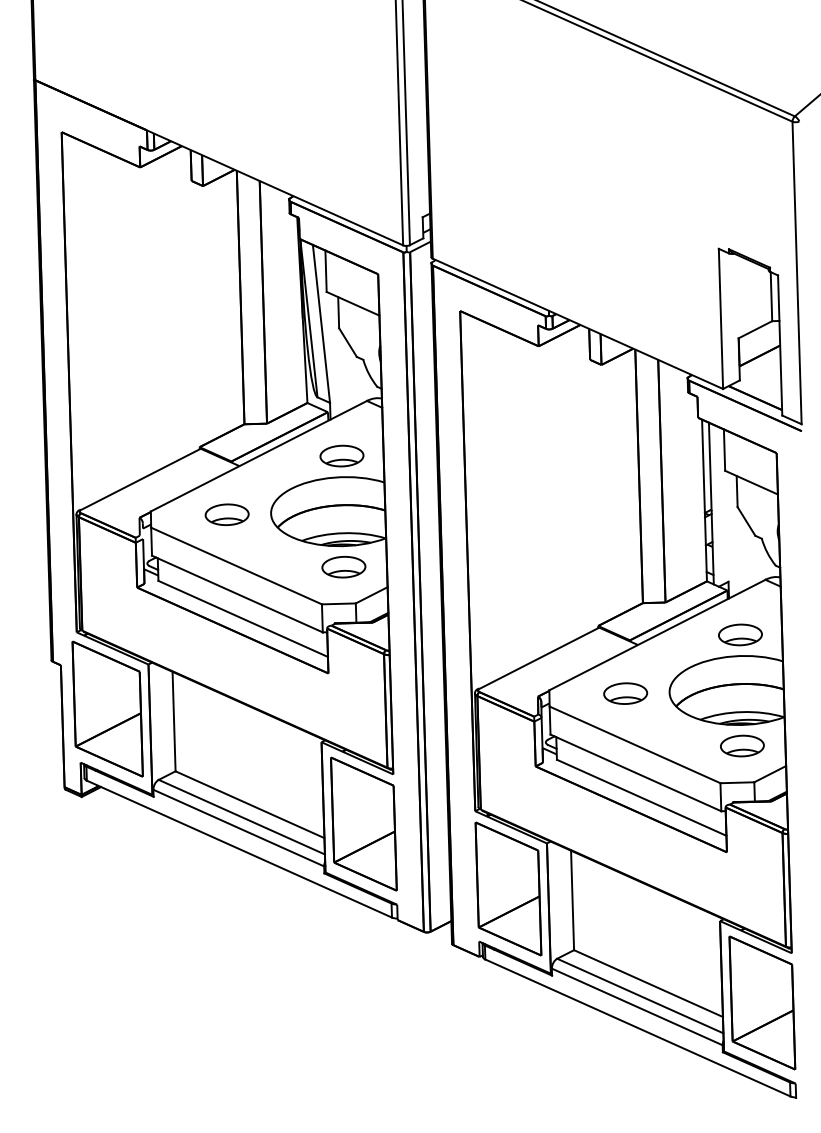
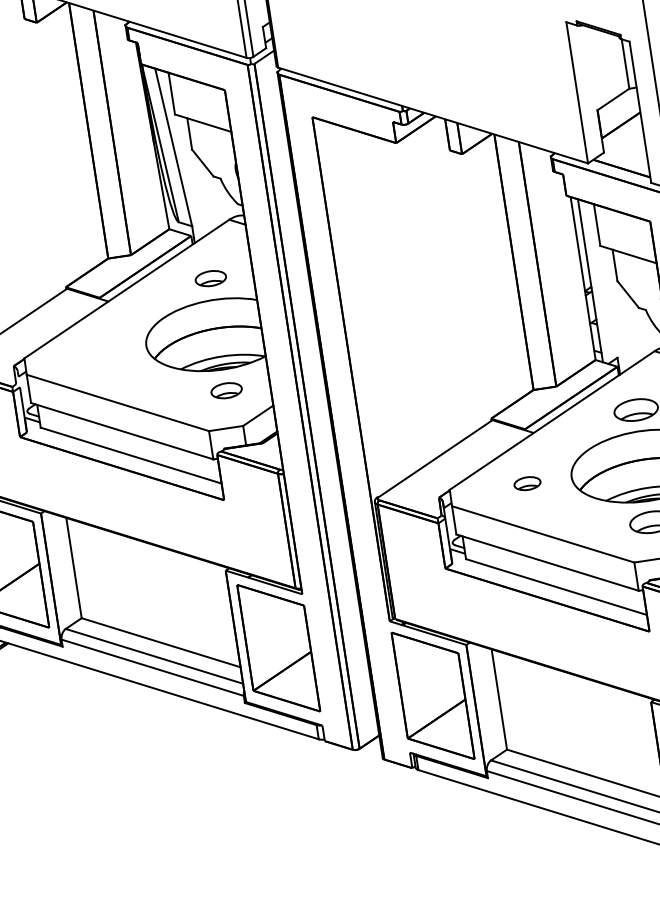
part: (341, 455) -> (210, 278), size x0.7
part: (226, 514) -> (101, 352), removed
part: (343, 566) -> (226, 390), size x0.7
part: (625, 693) -> (527, 483), size x0.6

